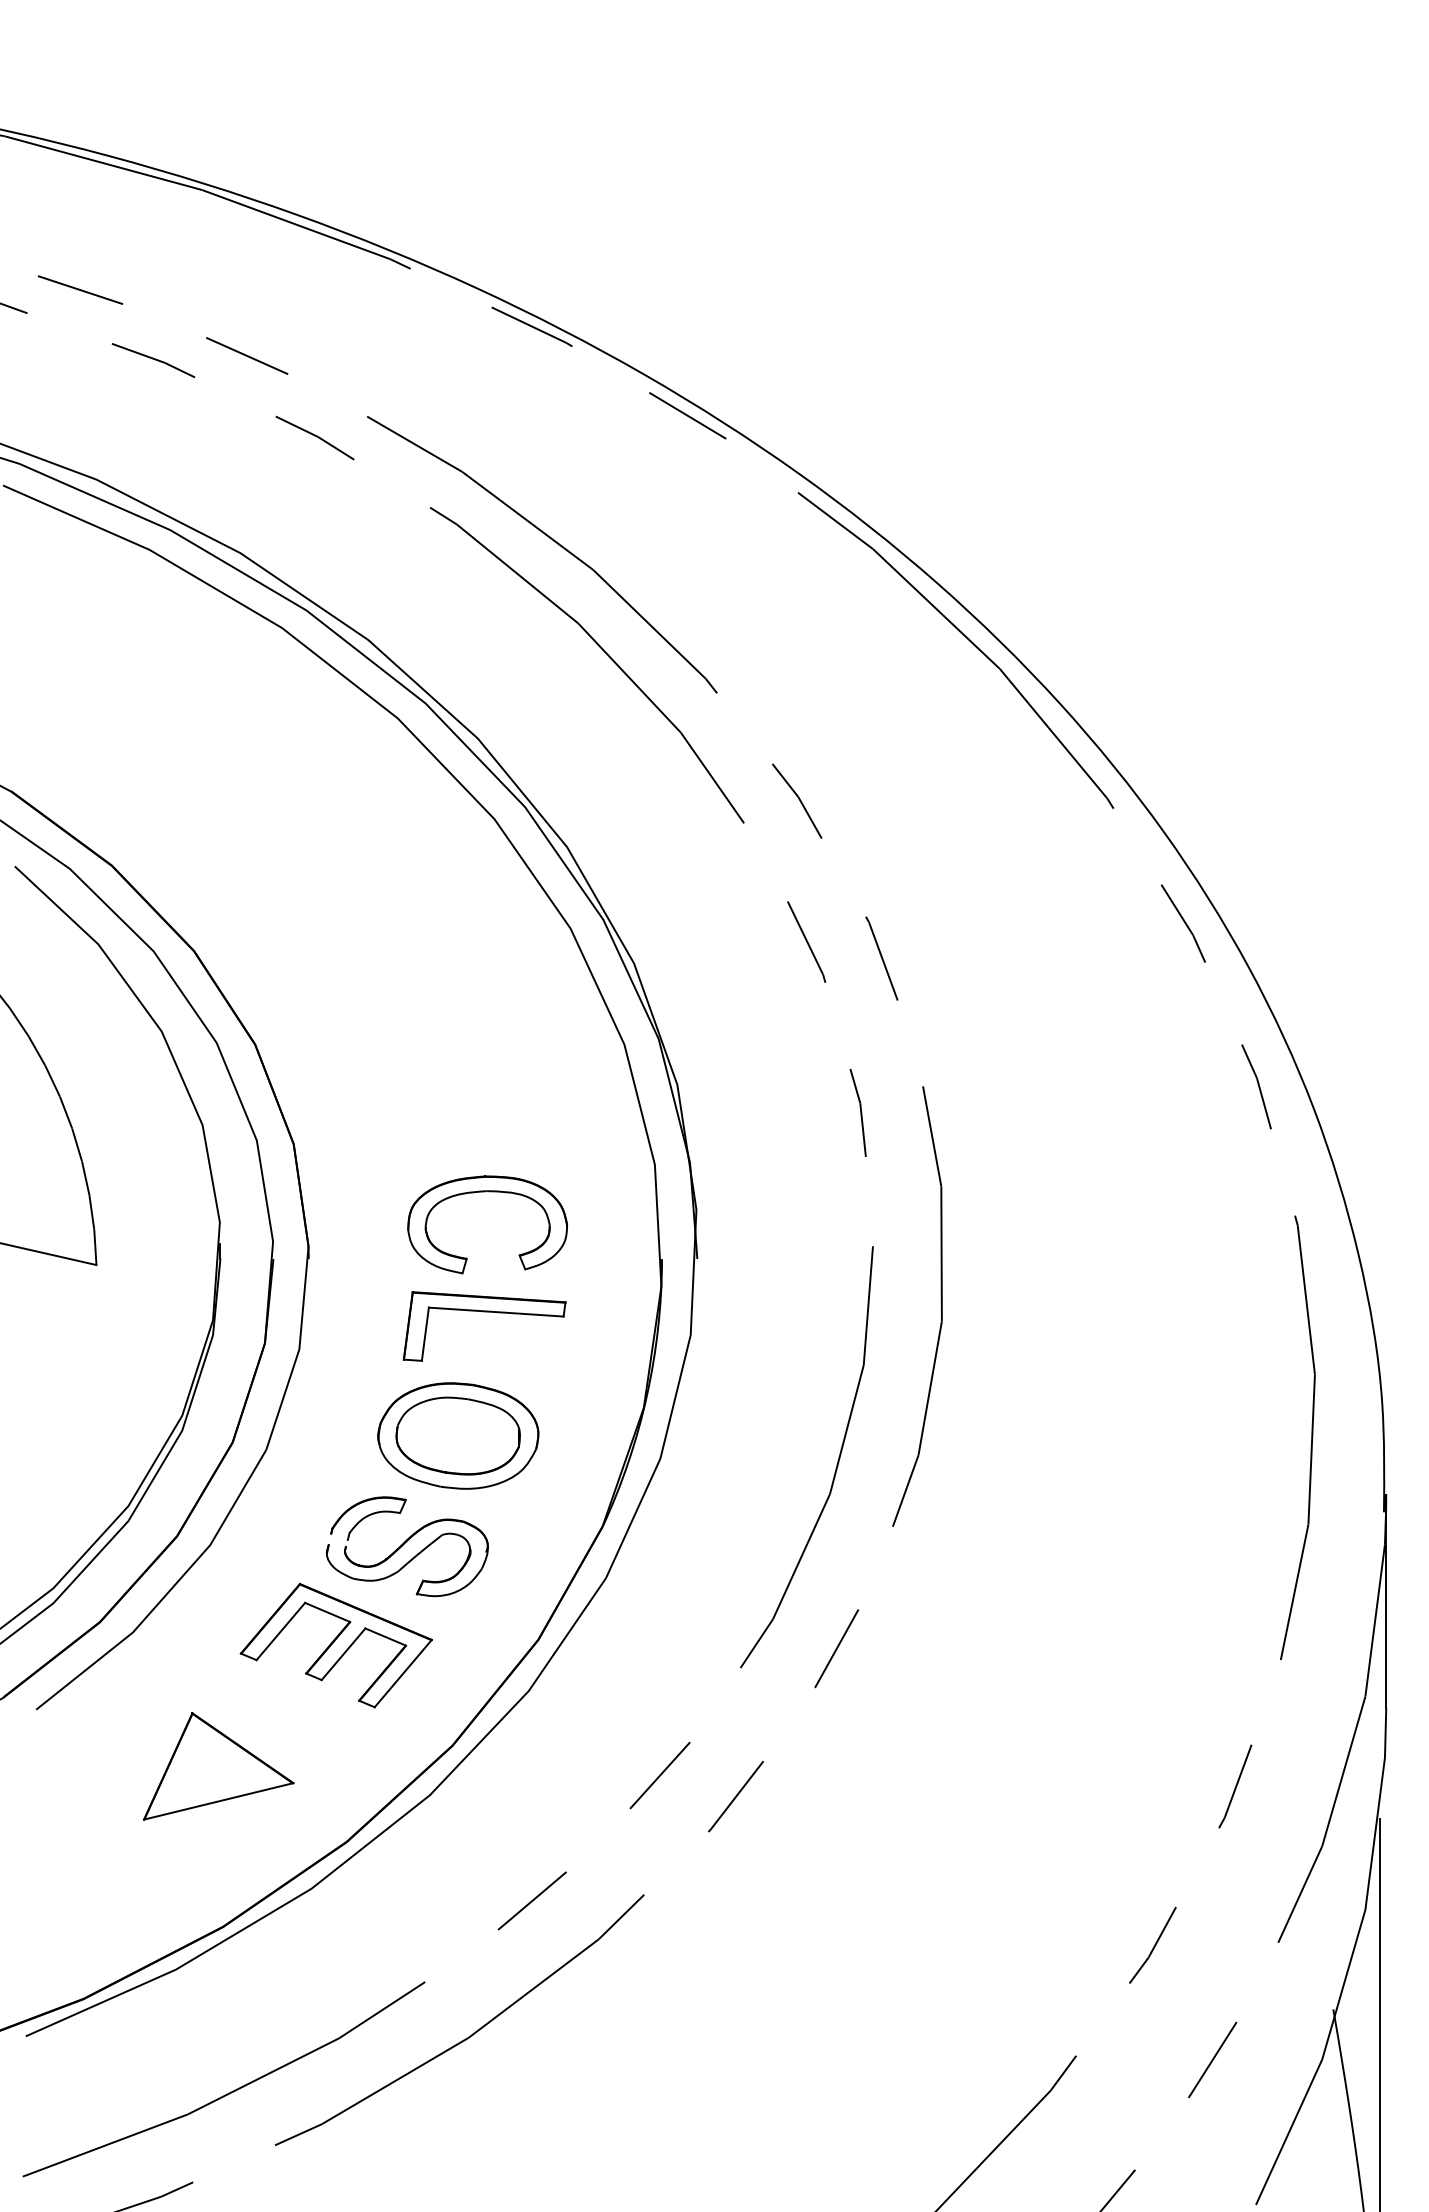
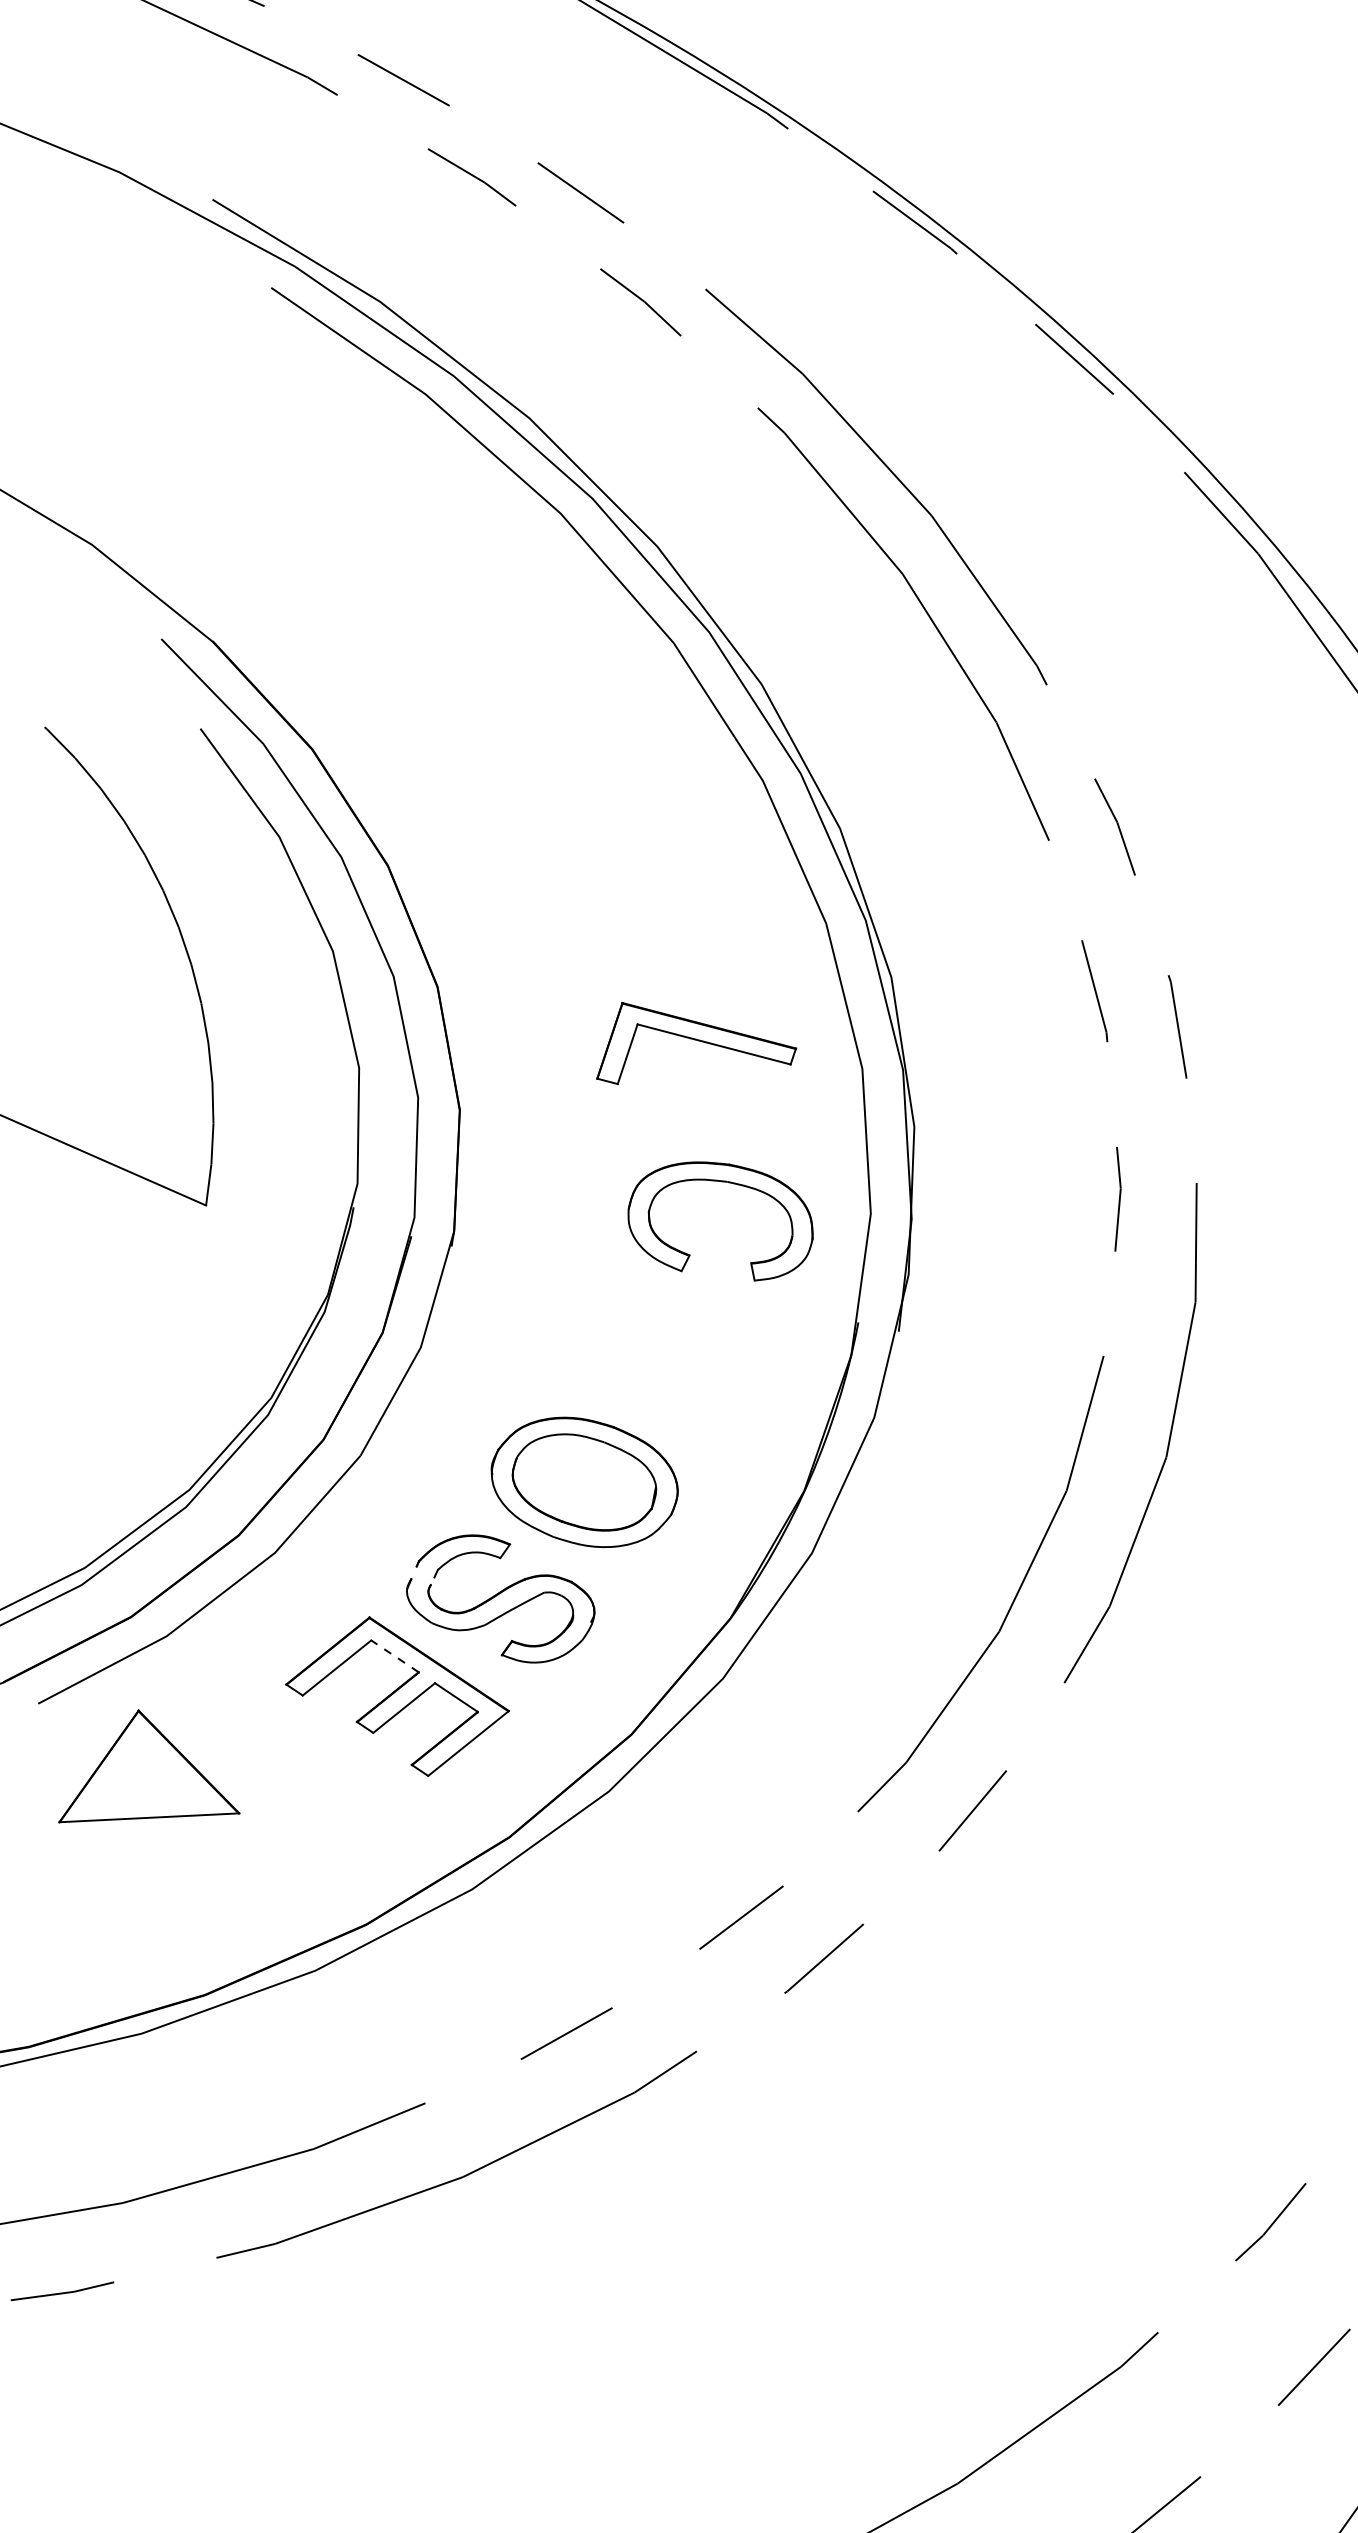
part: (487, 1192) -> (728, 1183), moved
part: (484, 1312) -> (700, 1042), moved
line: (327, 1612) -> (394, 1656), solid -> dashed
part: (218, 1766) -> (156, 1777), moved

